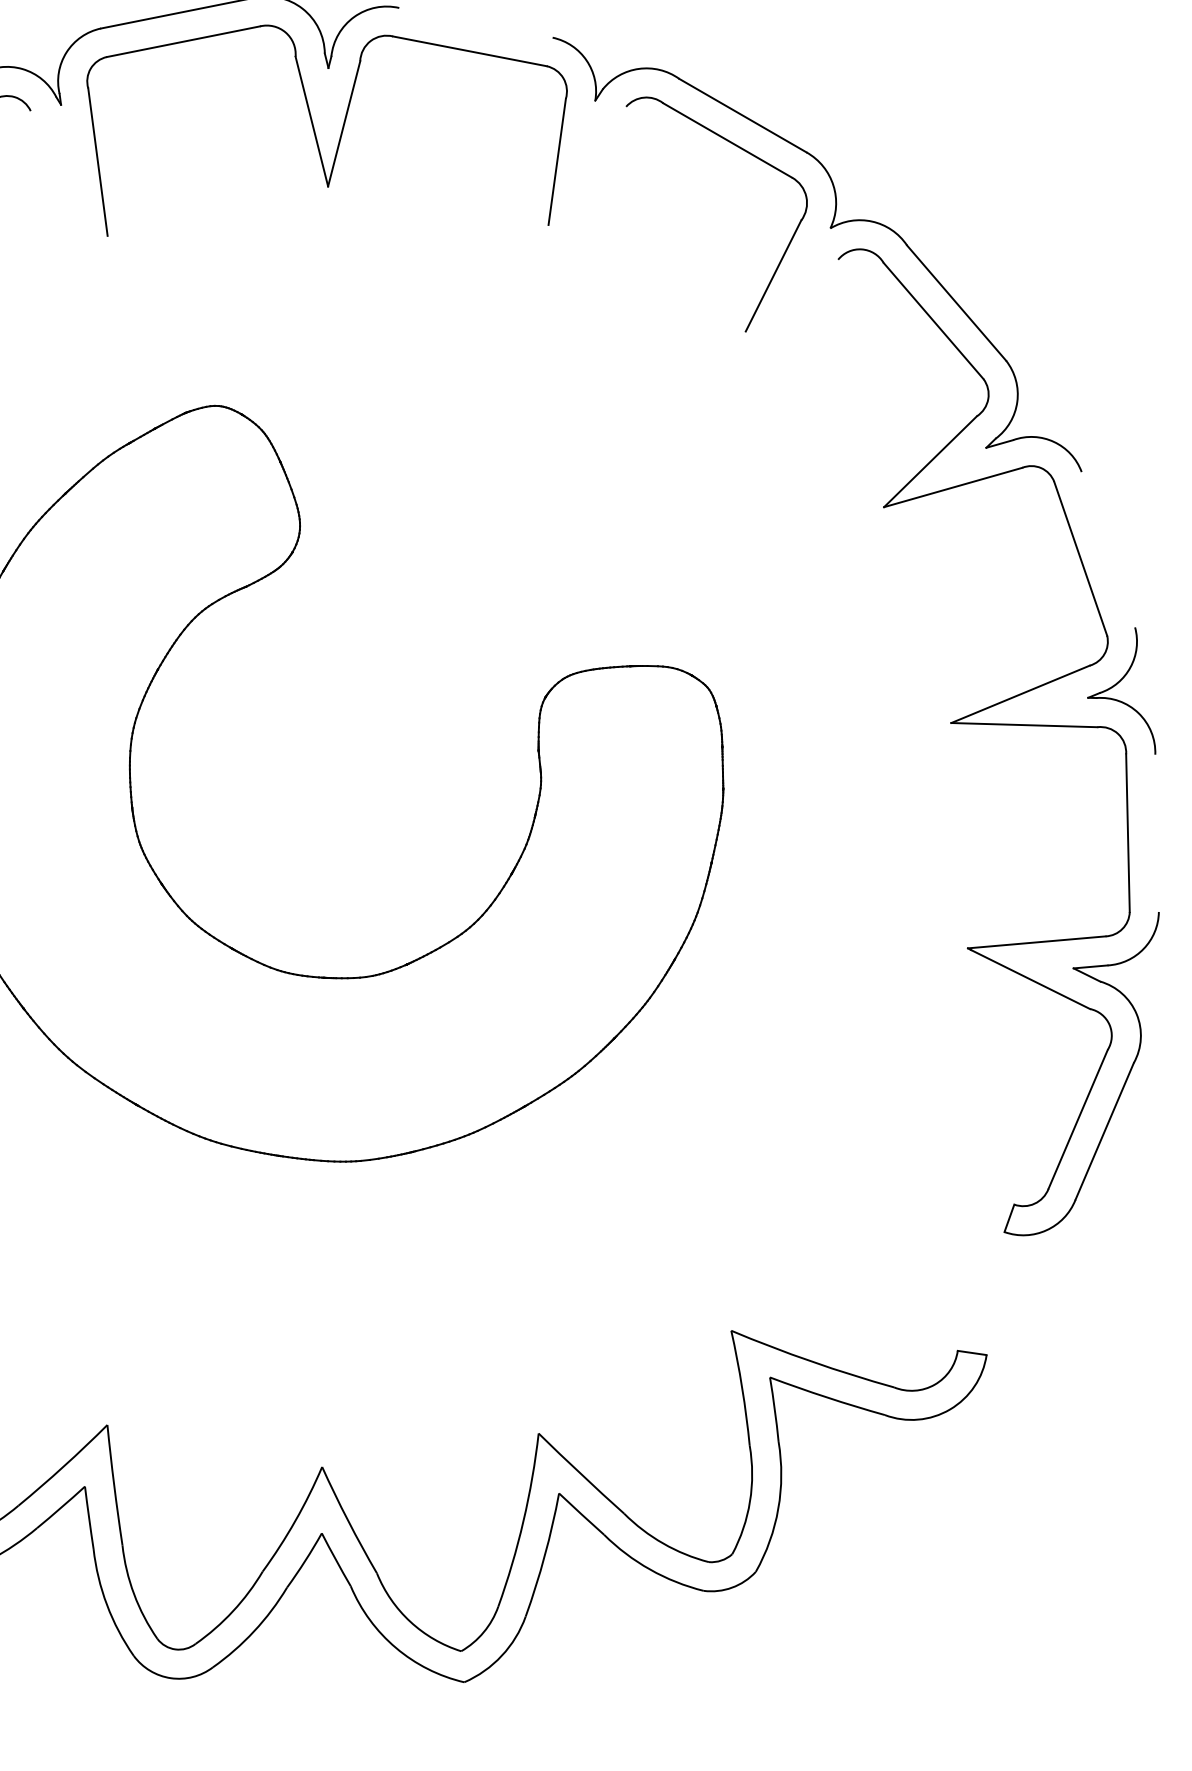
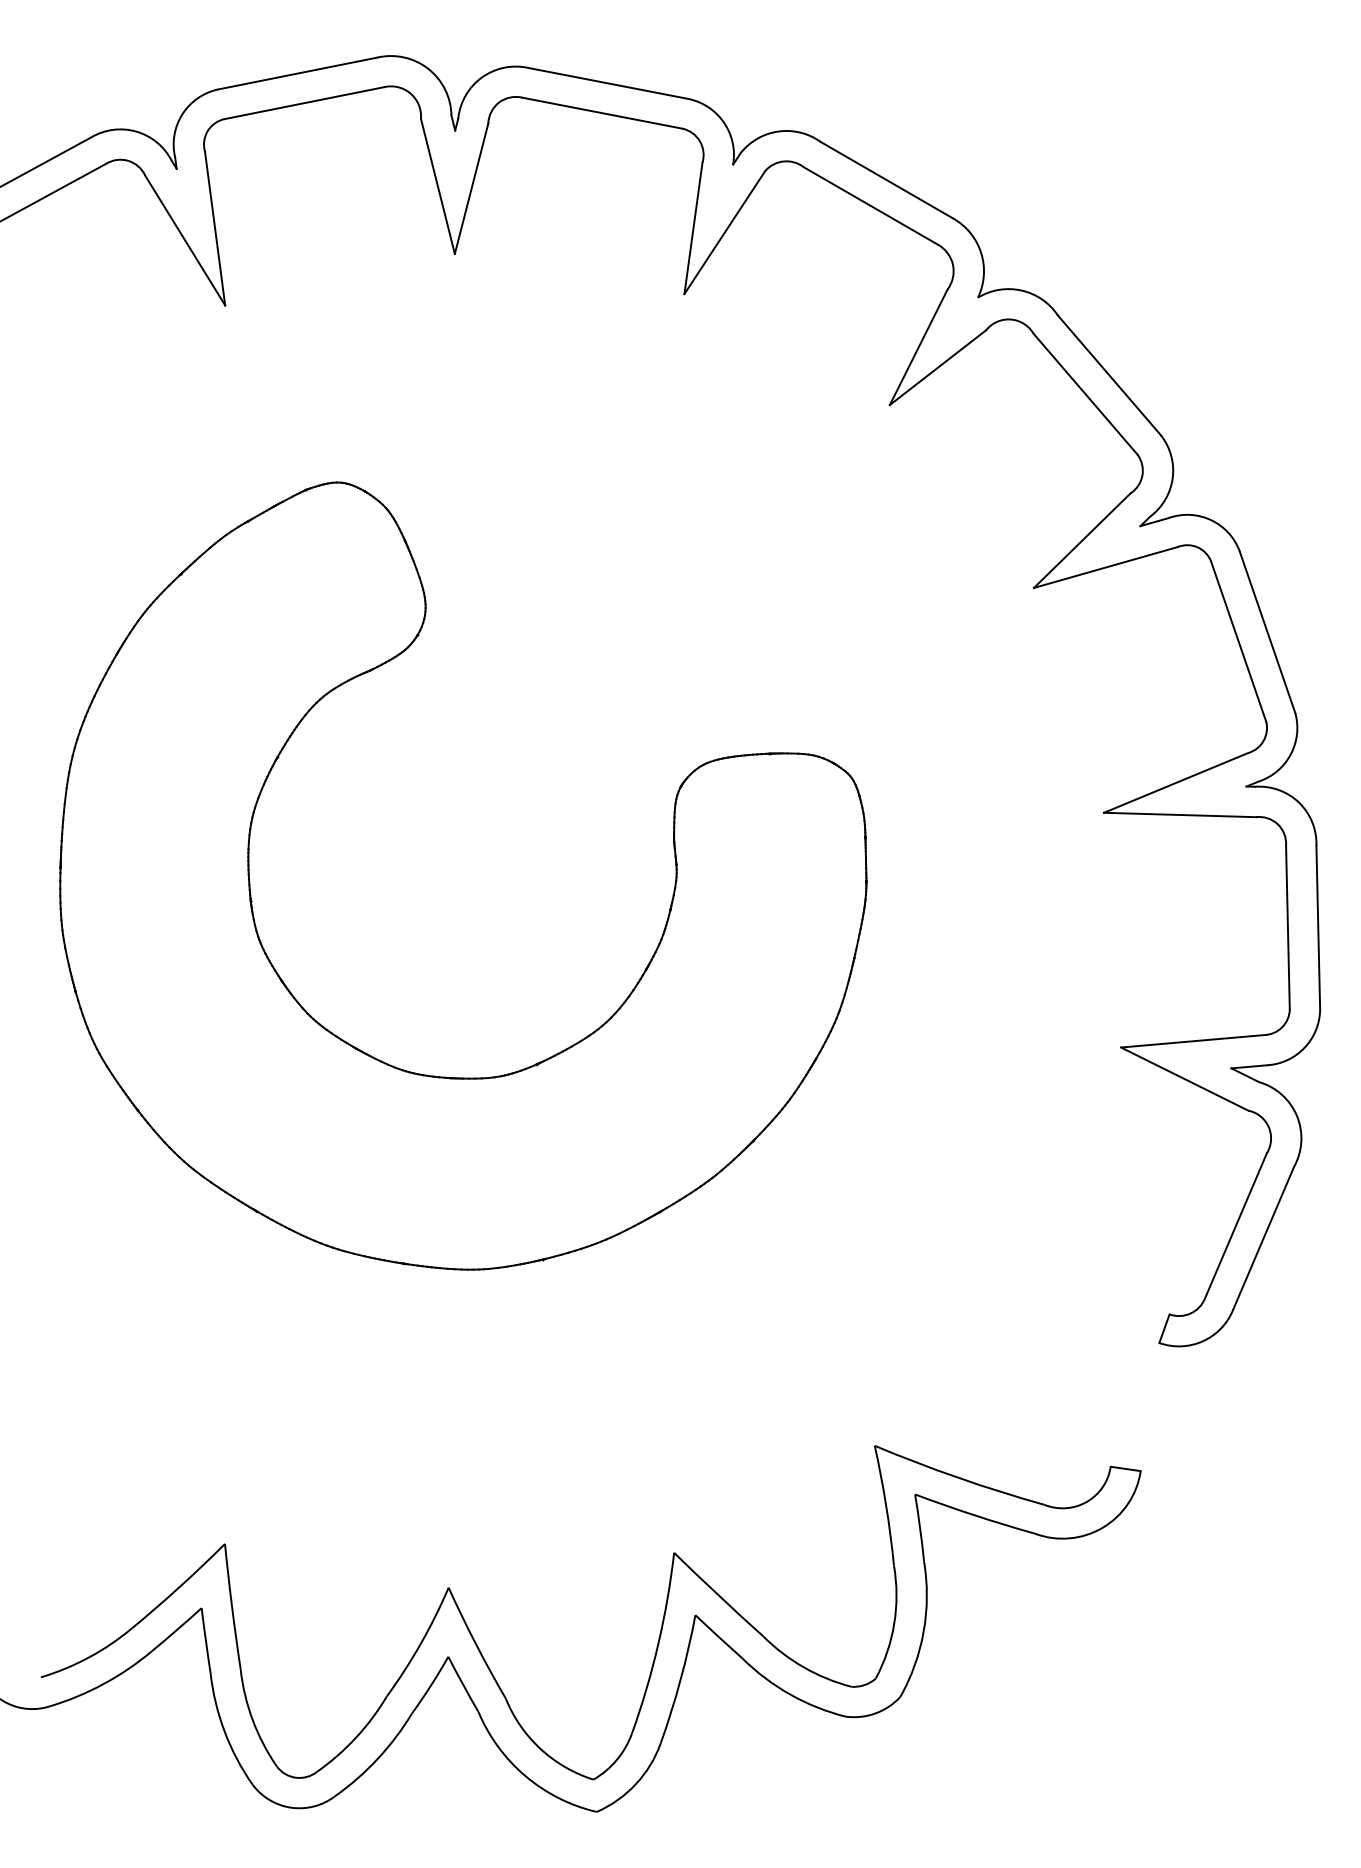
line: (475, 22) -> (608, 83), added
line: (587, 165) -> (724, 232), added
line: (69, 173) -> (185, 240), added
line: (791, 295) -> (937, 367), added
line: (1108, 549) -> (1267, 632), added
line: (1157, 833) -> (1318, 927), added

